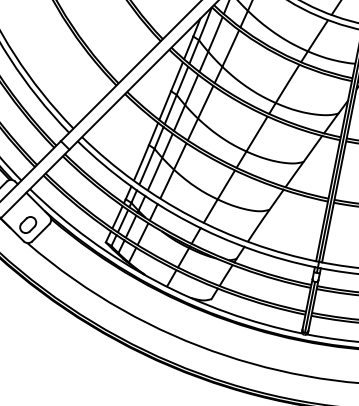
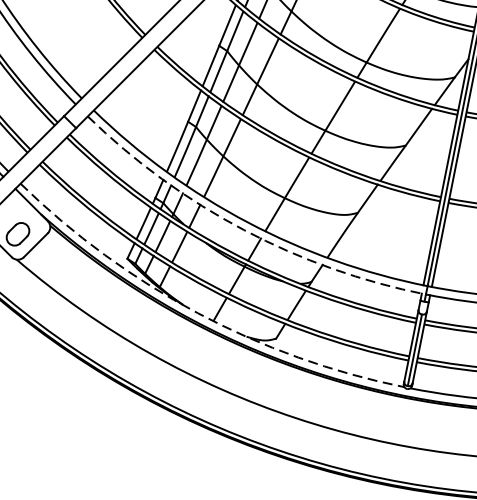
arc: (188, 222) -> (243, 230), solid -> dashed
arc: (155, 281) -> (197, 313), solid -> dashed

